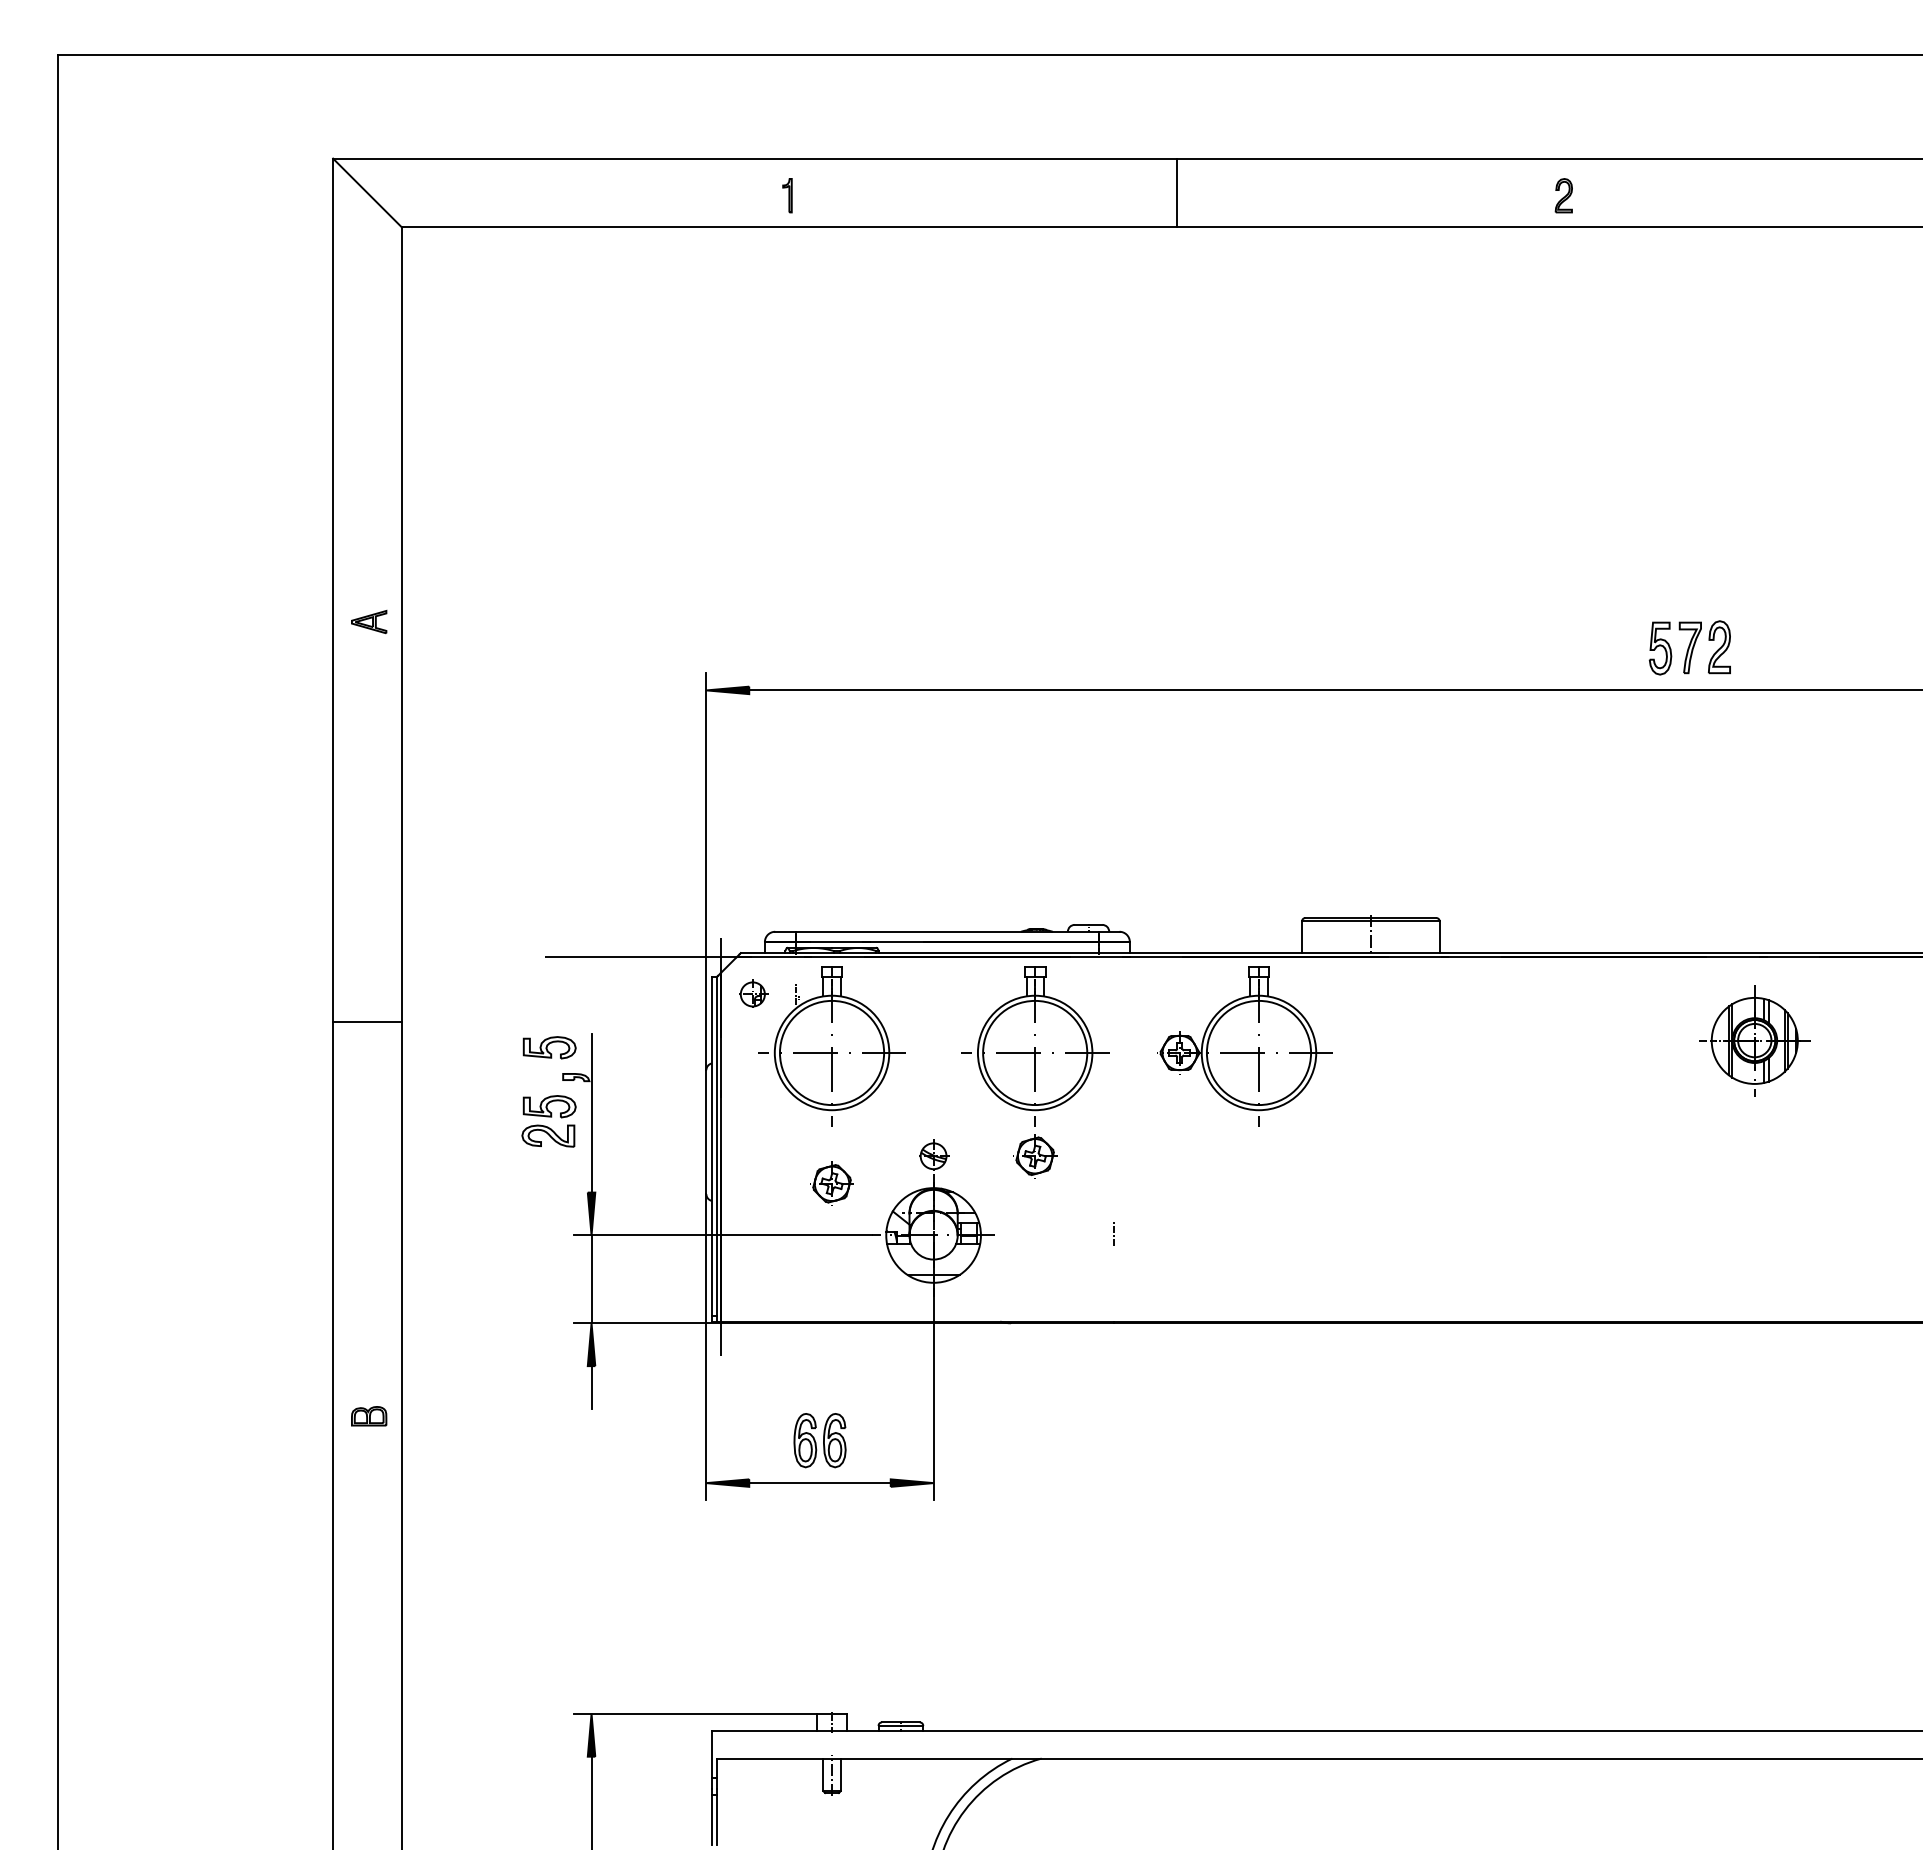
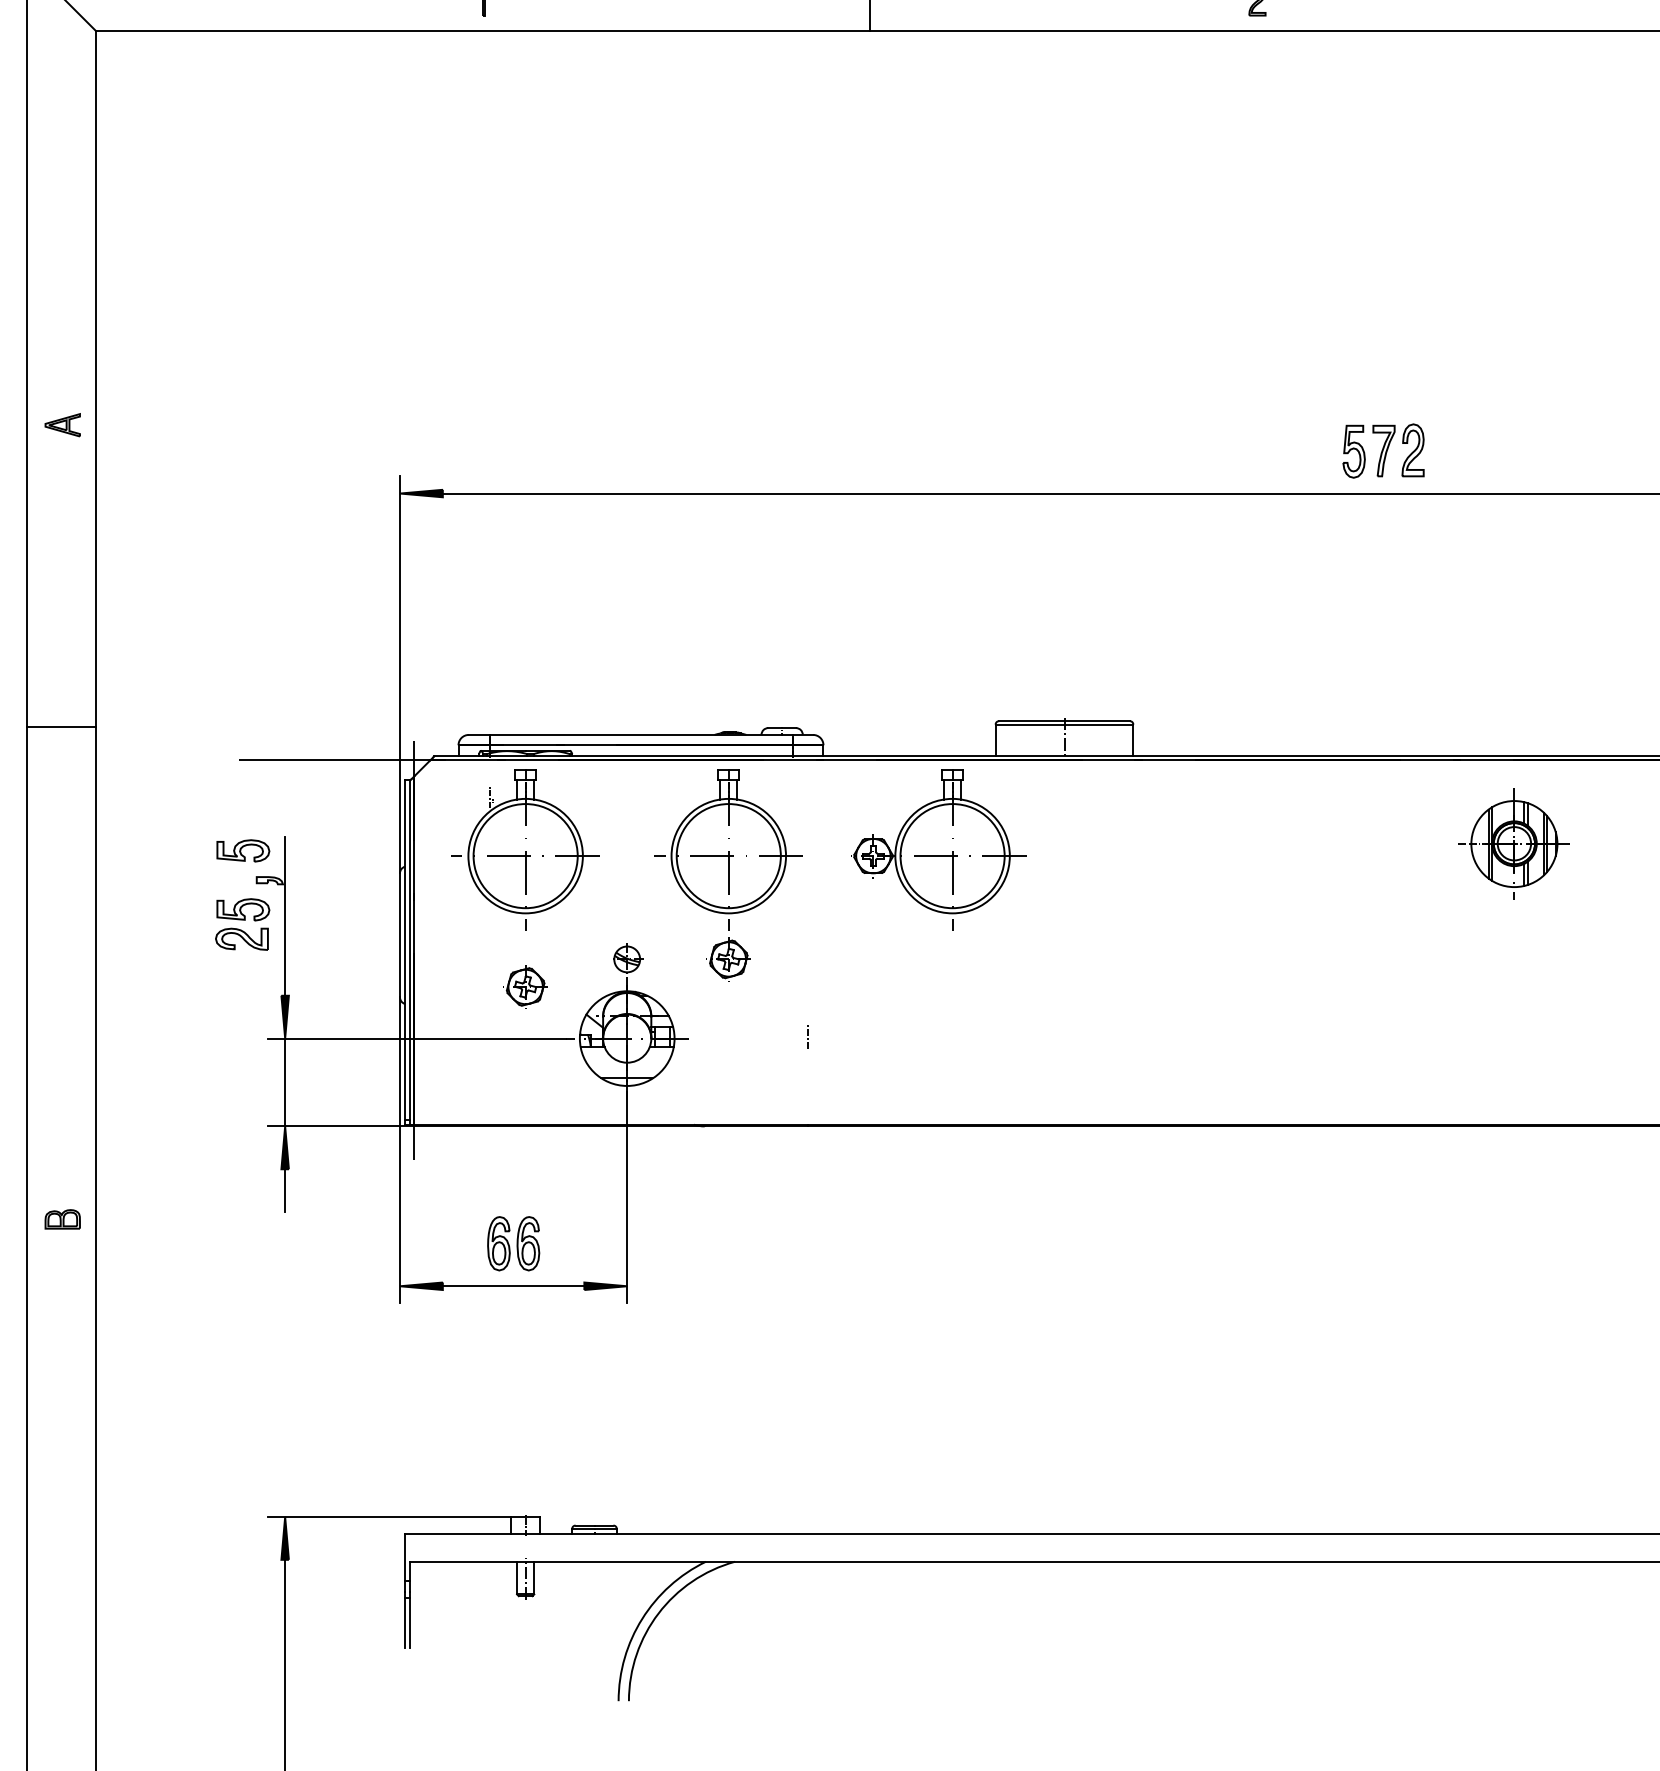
part: (753, 993) -> (447, 796), removed
line: (367, 1022) -> (61, 727), moved
part: (1754, 1040) -> (1514, 843), moved

